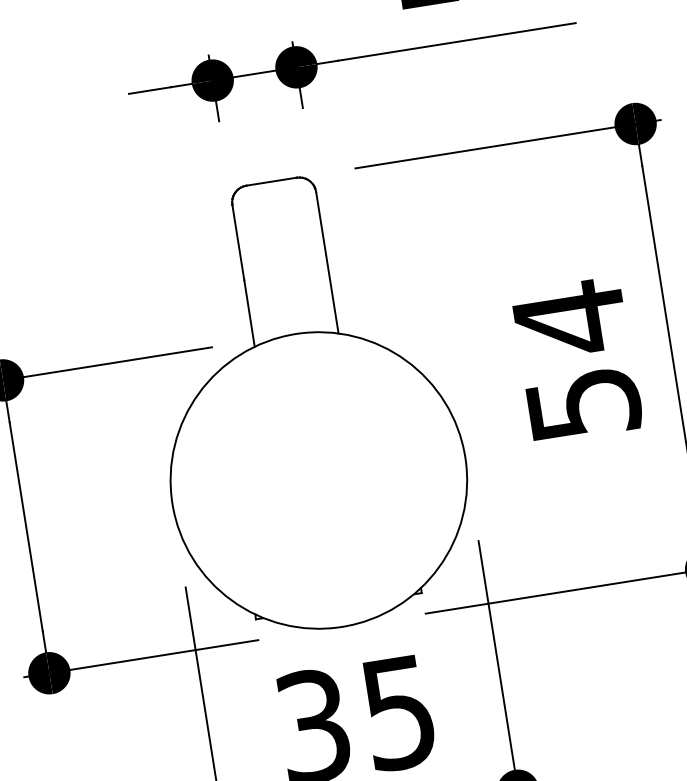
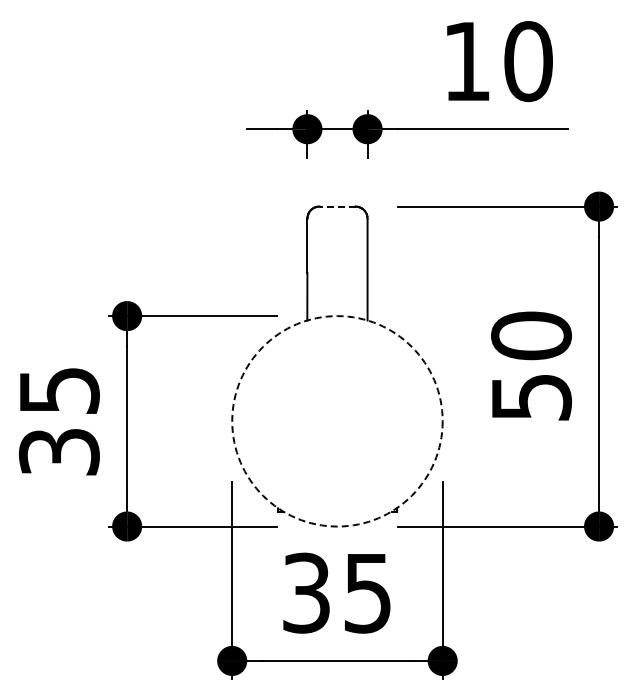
line: (271, 181) -> (337, 206), solid -> dashed
text: (569, 318) -> (531, 335), 54 -> 50
circle: (318, 480) -> (337, 421), solid -> dashed

